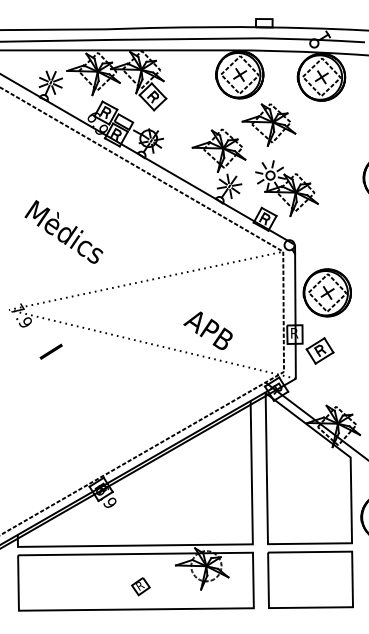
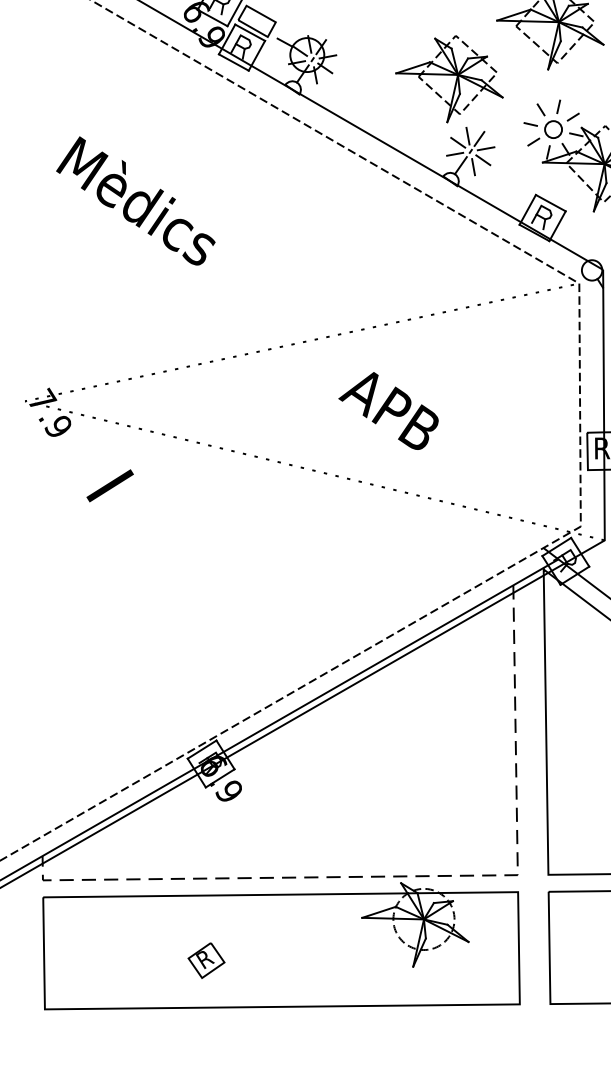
text: (63, 231) -> (134, 200), moved
text: (207, 330) -> (387, 410), moved
line: (200, 544) -> (411, 875), solid -> dashed
part: (140, 586) -> (205, 960), moved

